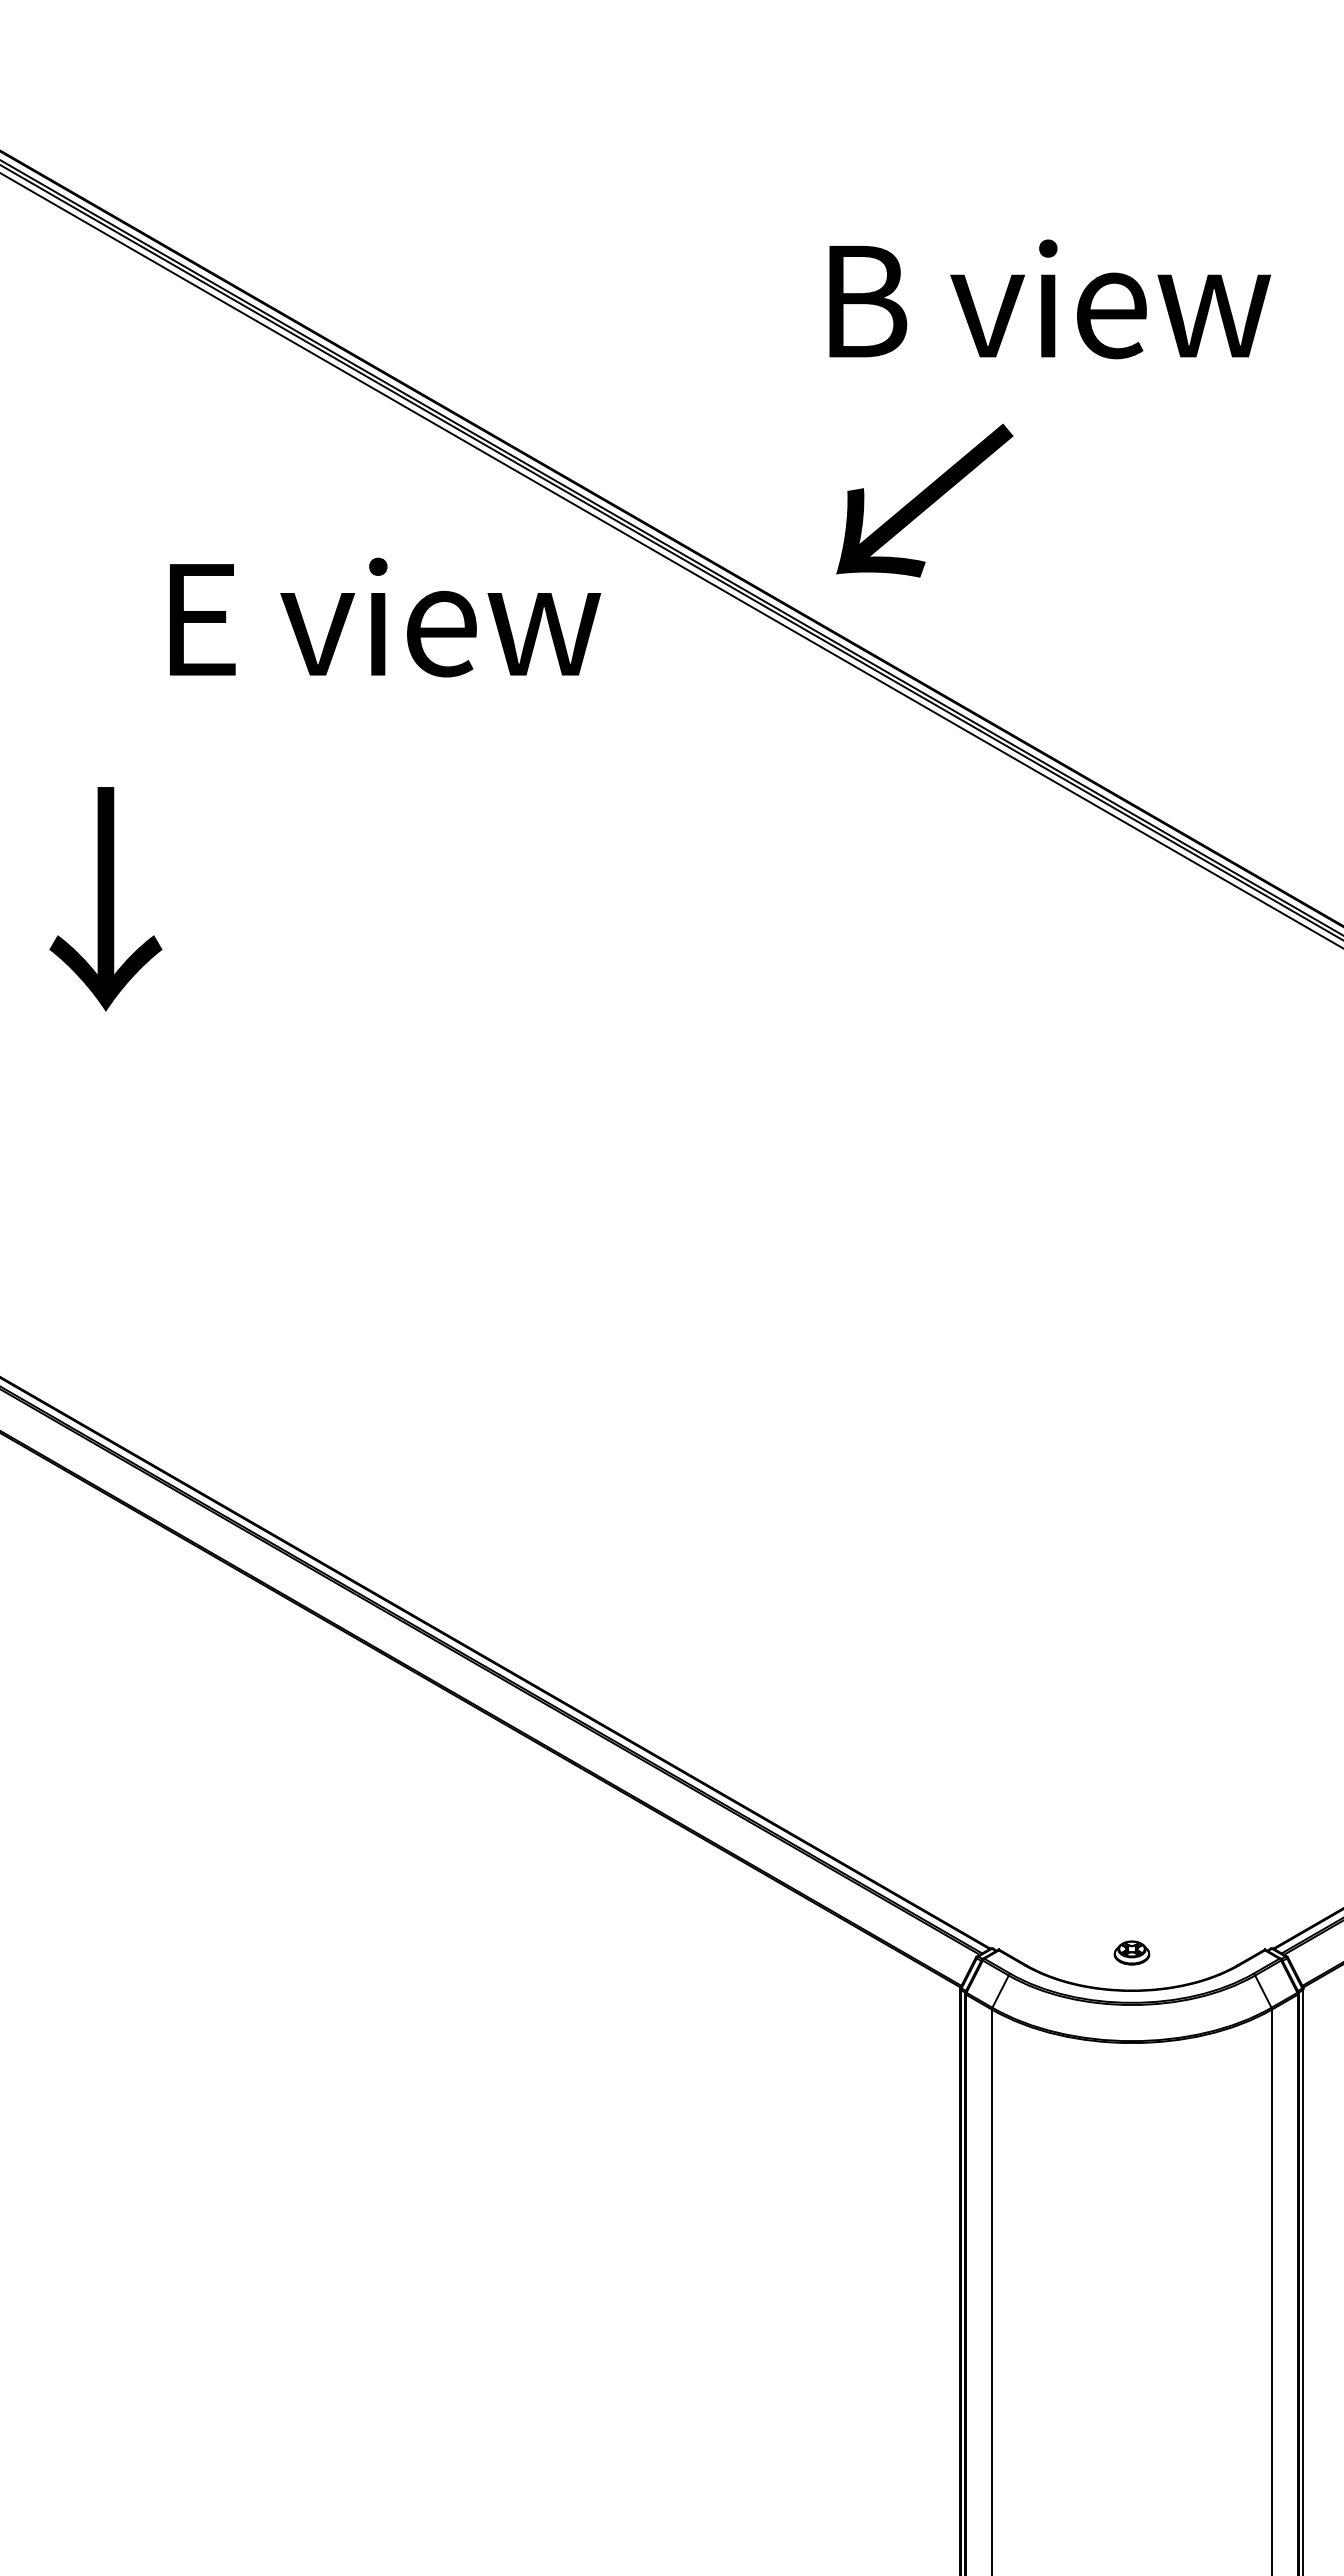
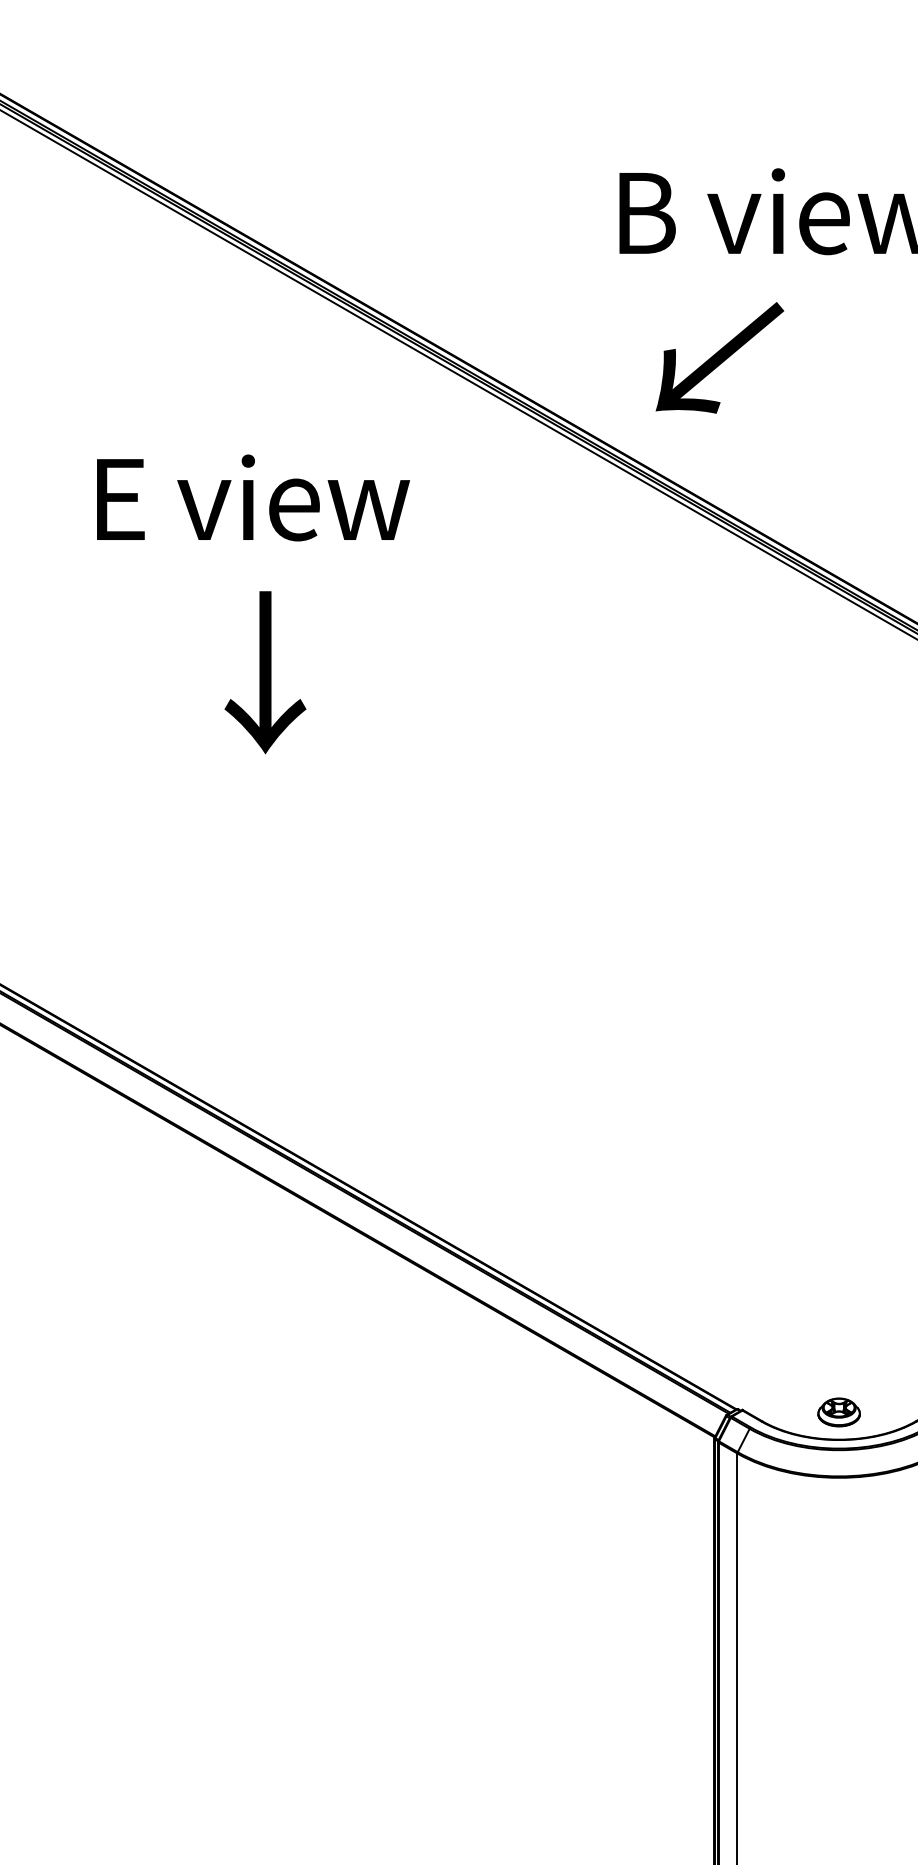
text: (924, 500) -> (719, 357), moved
text: (385, 617) -> (253, 497), moved
text: (105, 899) -> (265, 672), moved
part: (1131, 1952) -> (838, 1412), size x1.67

